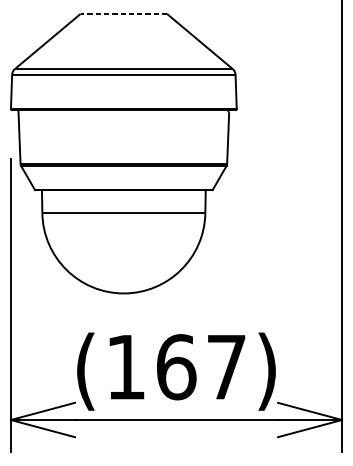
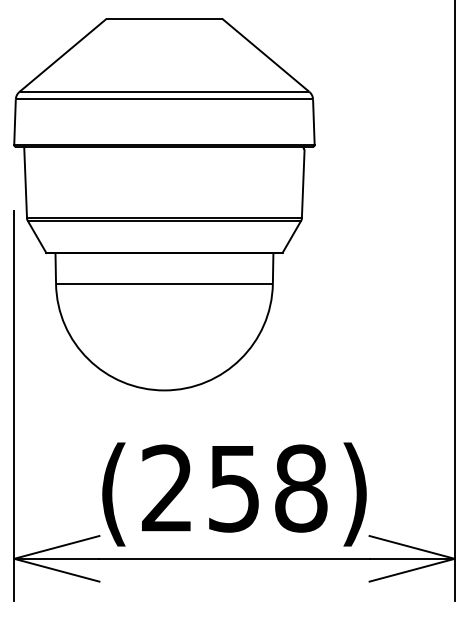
line: (123, 13) -> (164, 18), dashed -> solid
text: (176, 367) -> (234, 488), (167) -> (258)

